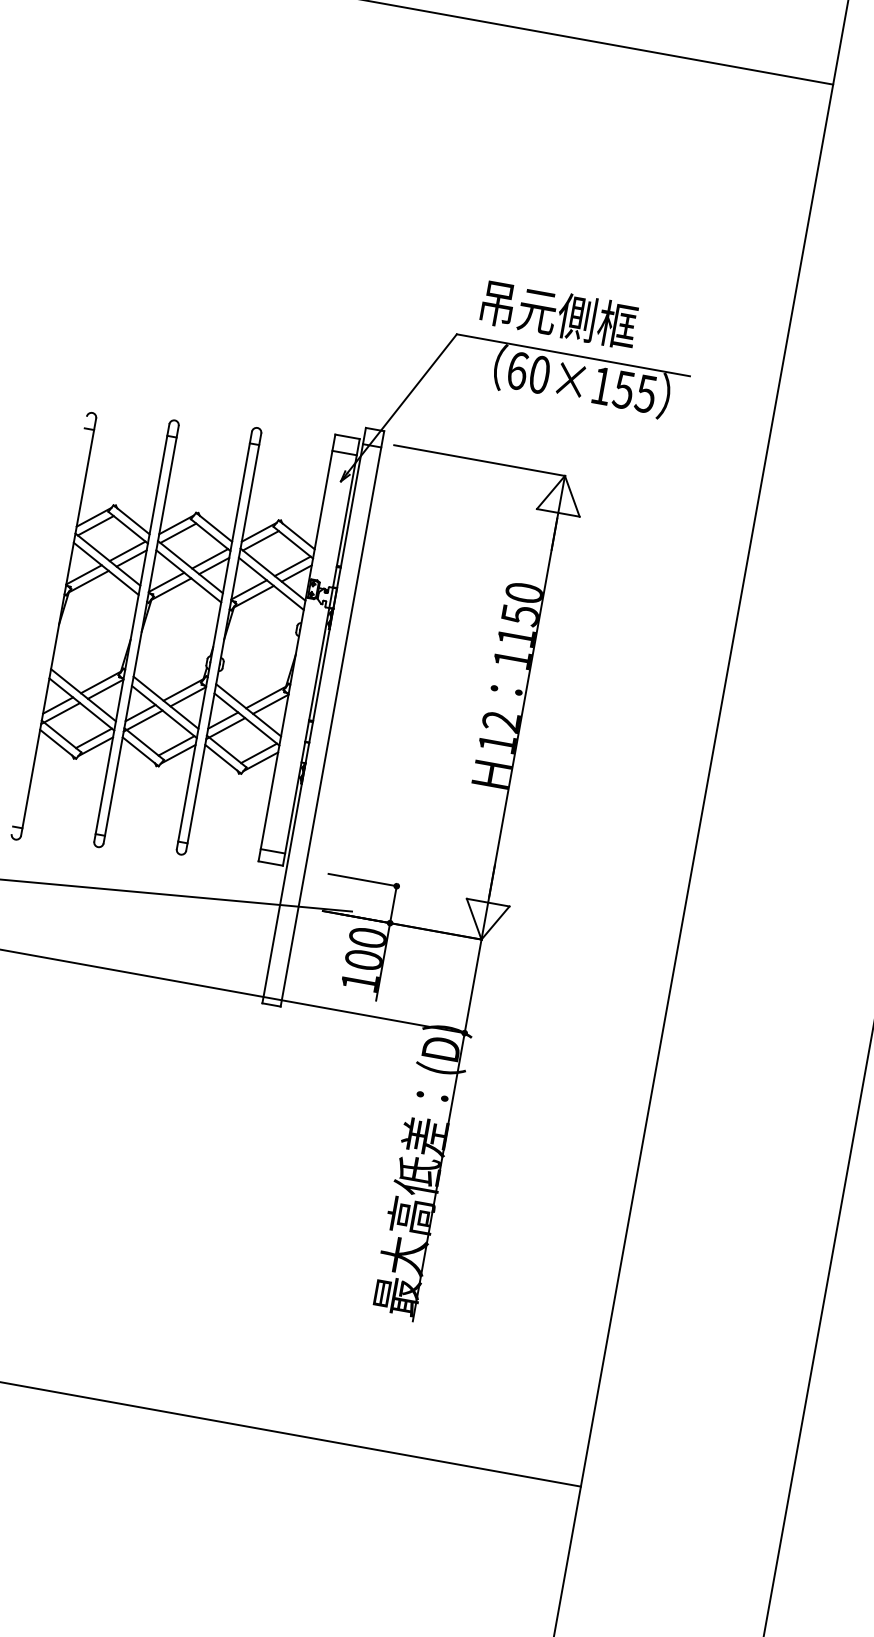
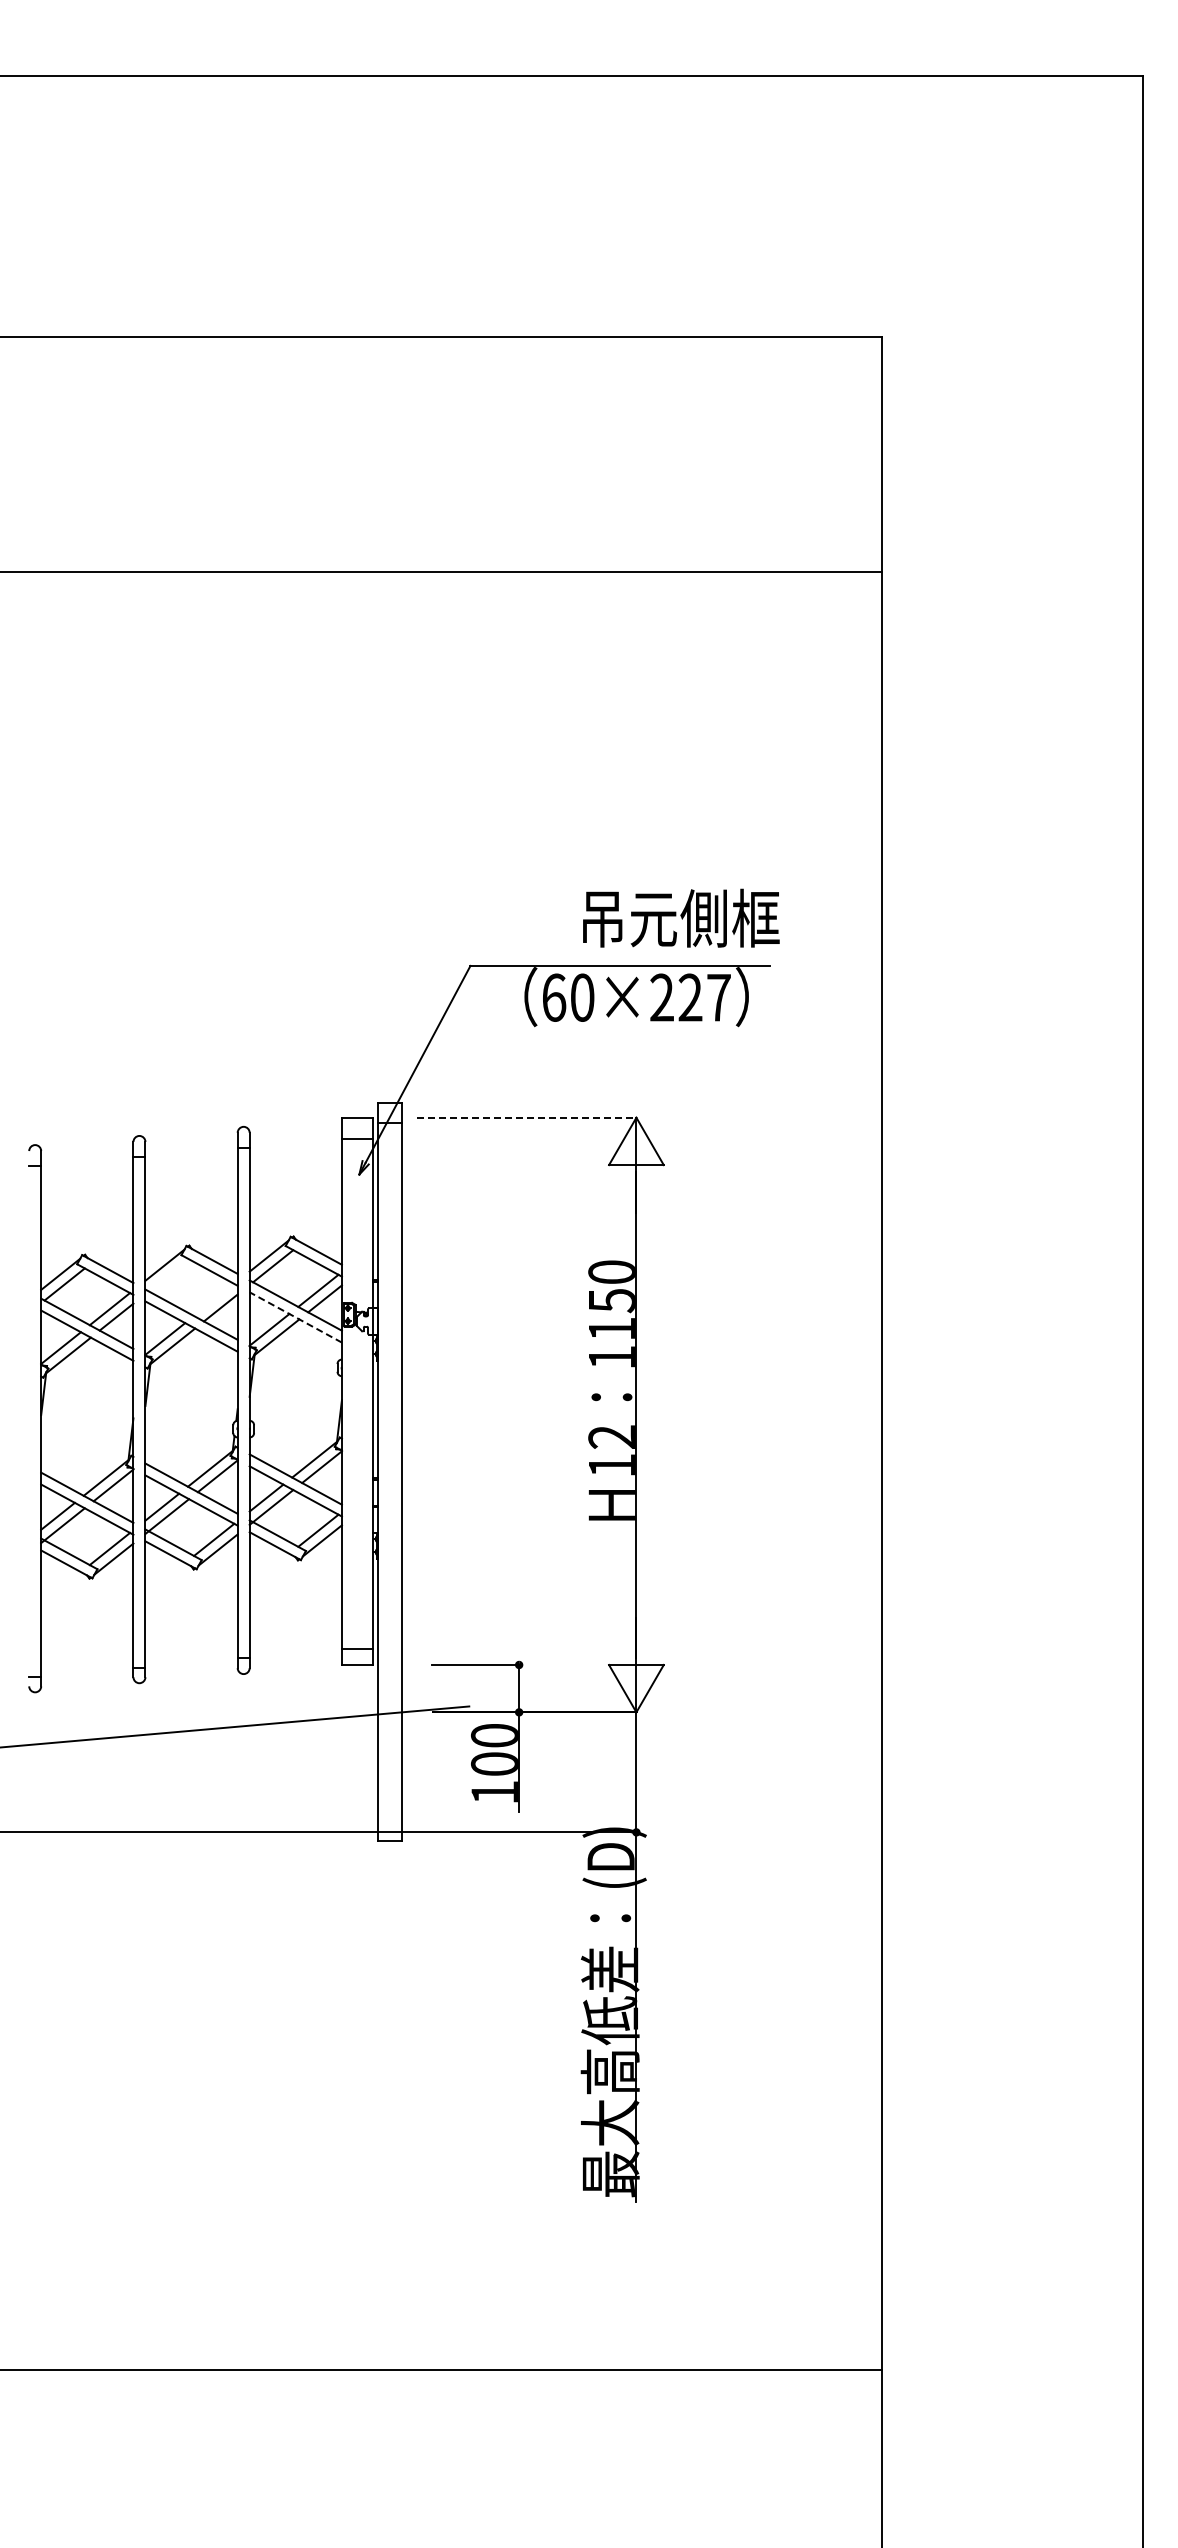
text: (559, 313) -> (681, 917), moved
text: (623, 389) -> (690, 997), 60×155 -> 60×227
line: (480, 460) -> (527, 1117), solid -> dashed
line: (177, 533) -> (168, 1275), removed
line: (210, 558) -> (214, 1299), removed
line: (271, 583) -> (295, 1317), solid -> dashed

